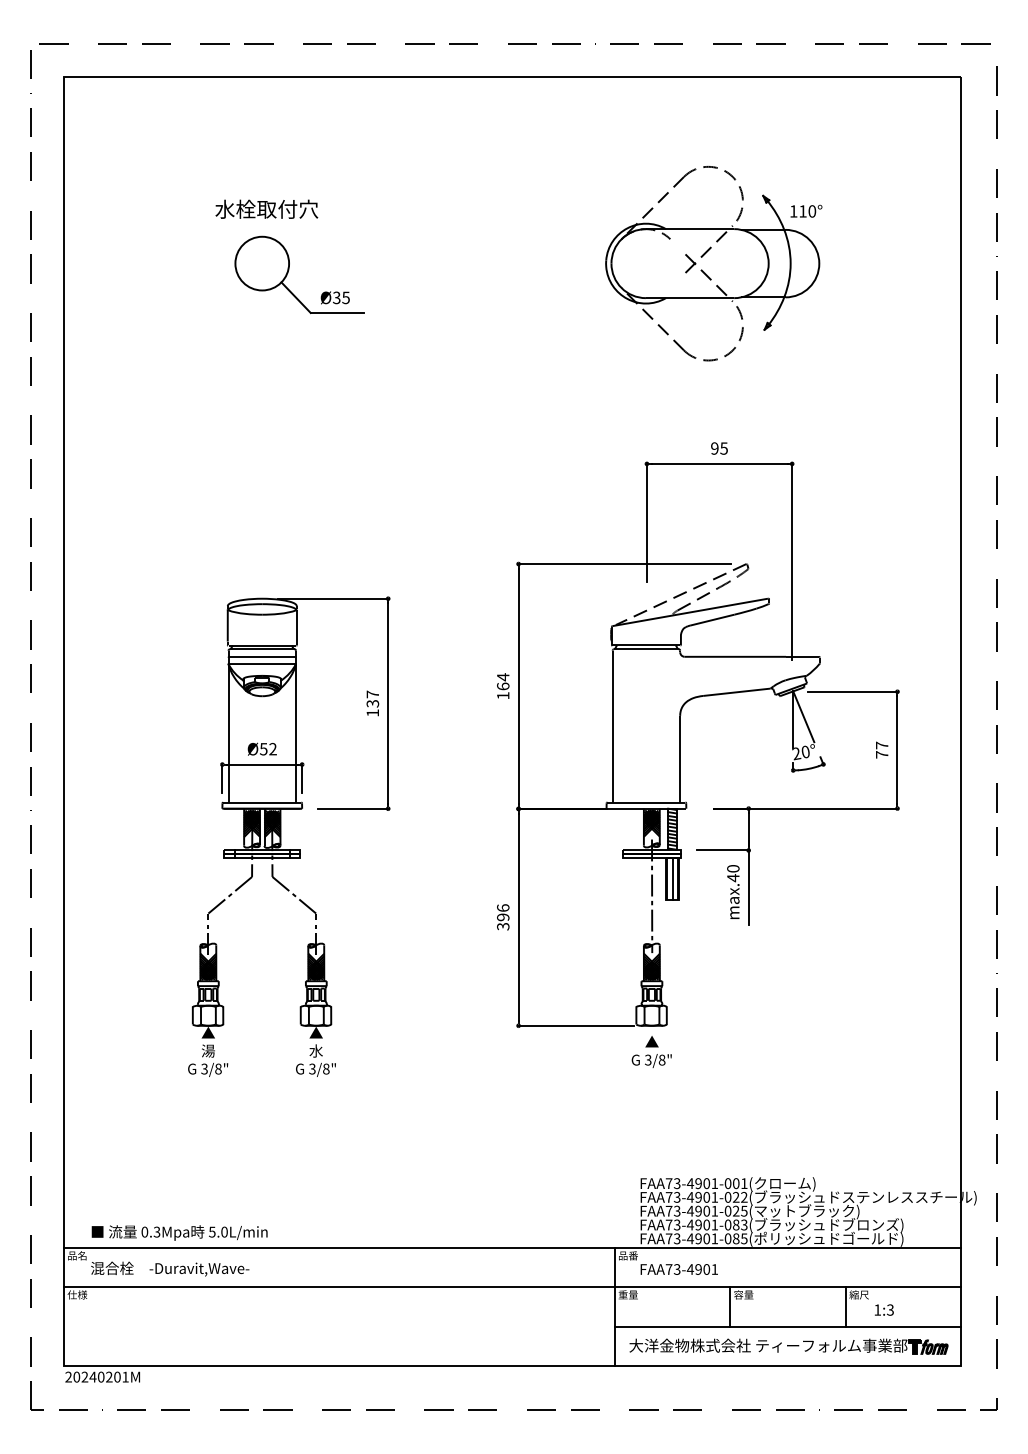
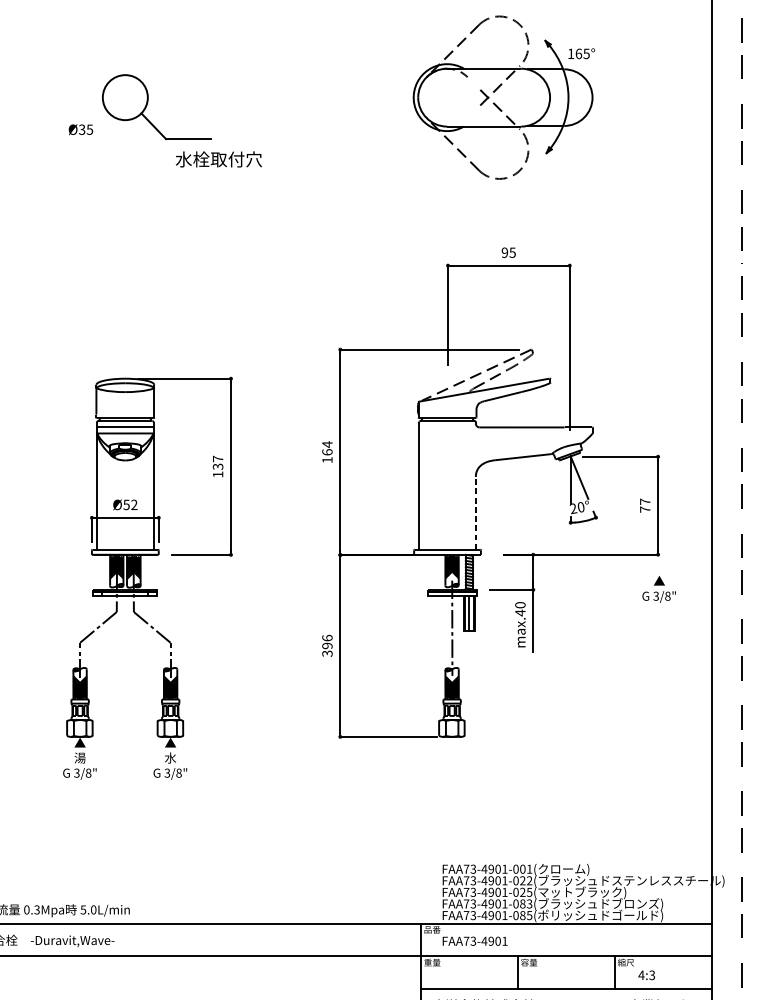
text: (266, 208) -> (218, 158), moved
text: (807, 211) -> (582, 53), 110° -> 165°
text: (334, 297) -> (80, 129), moved
line: (680, 758) -> (476, 512), solid -> dashed
text: (651, 1051) -> (658, 589), moved
text: (877, 1309) -> (641, 974), 1:3 -> 4:3

